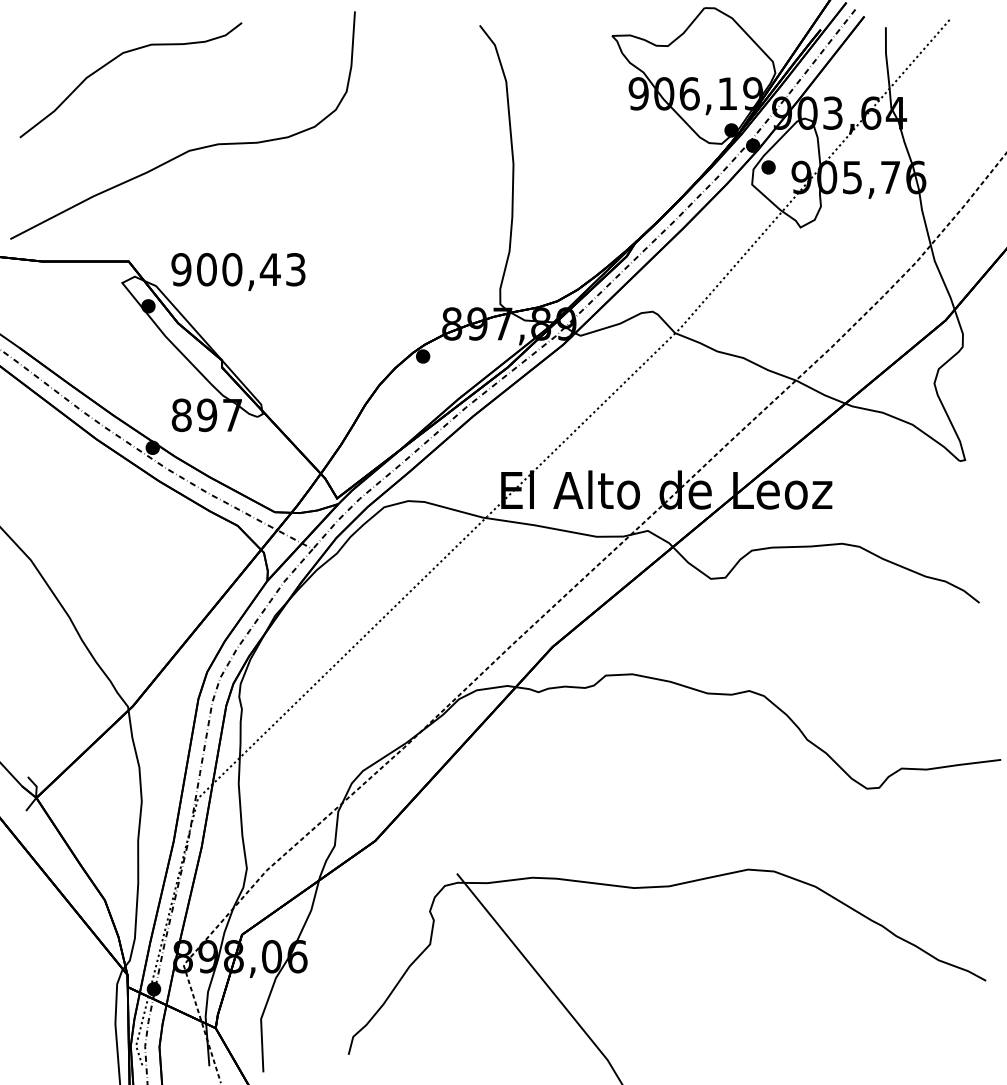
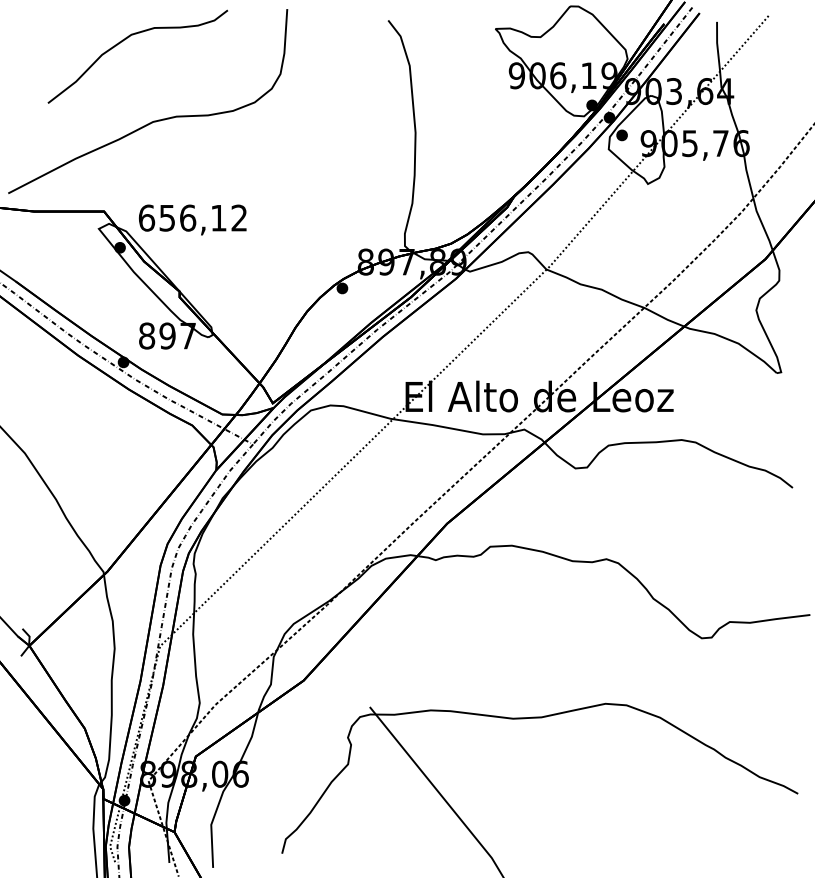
curve: (116, 58) -> (126, 39), moved
text: (237, 268) -> (192, 217), 900,43 -> 656,12

